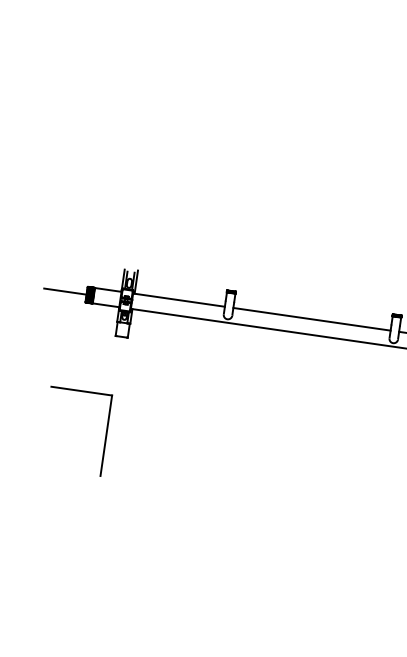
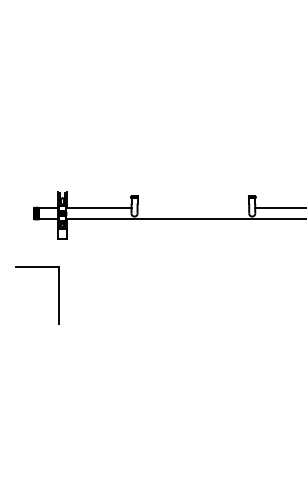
line: (64, 291) -> (18, 213), removed
line: (312, 319) -> (193, 208), removed
part: (105, 435) -> (58, 295), moved

